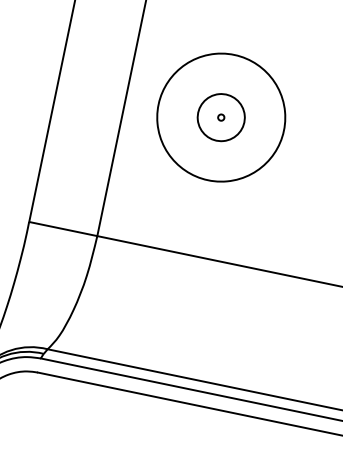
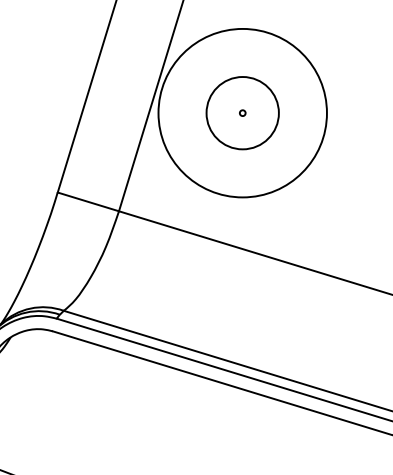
circle: (220, 116) -> (242, 112), size x1.43
circle: (221, 117) -> (242, 113), size x1.67

